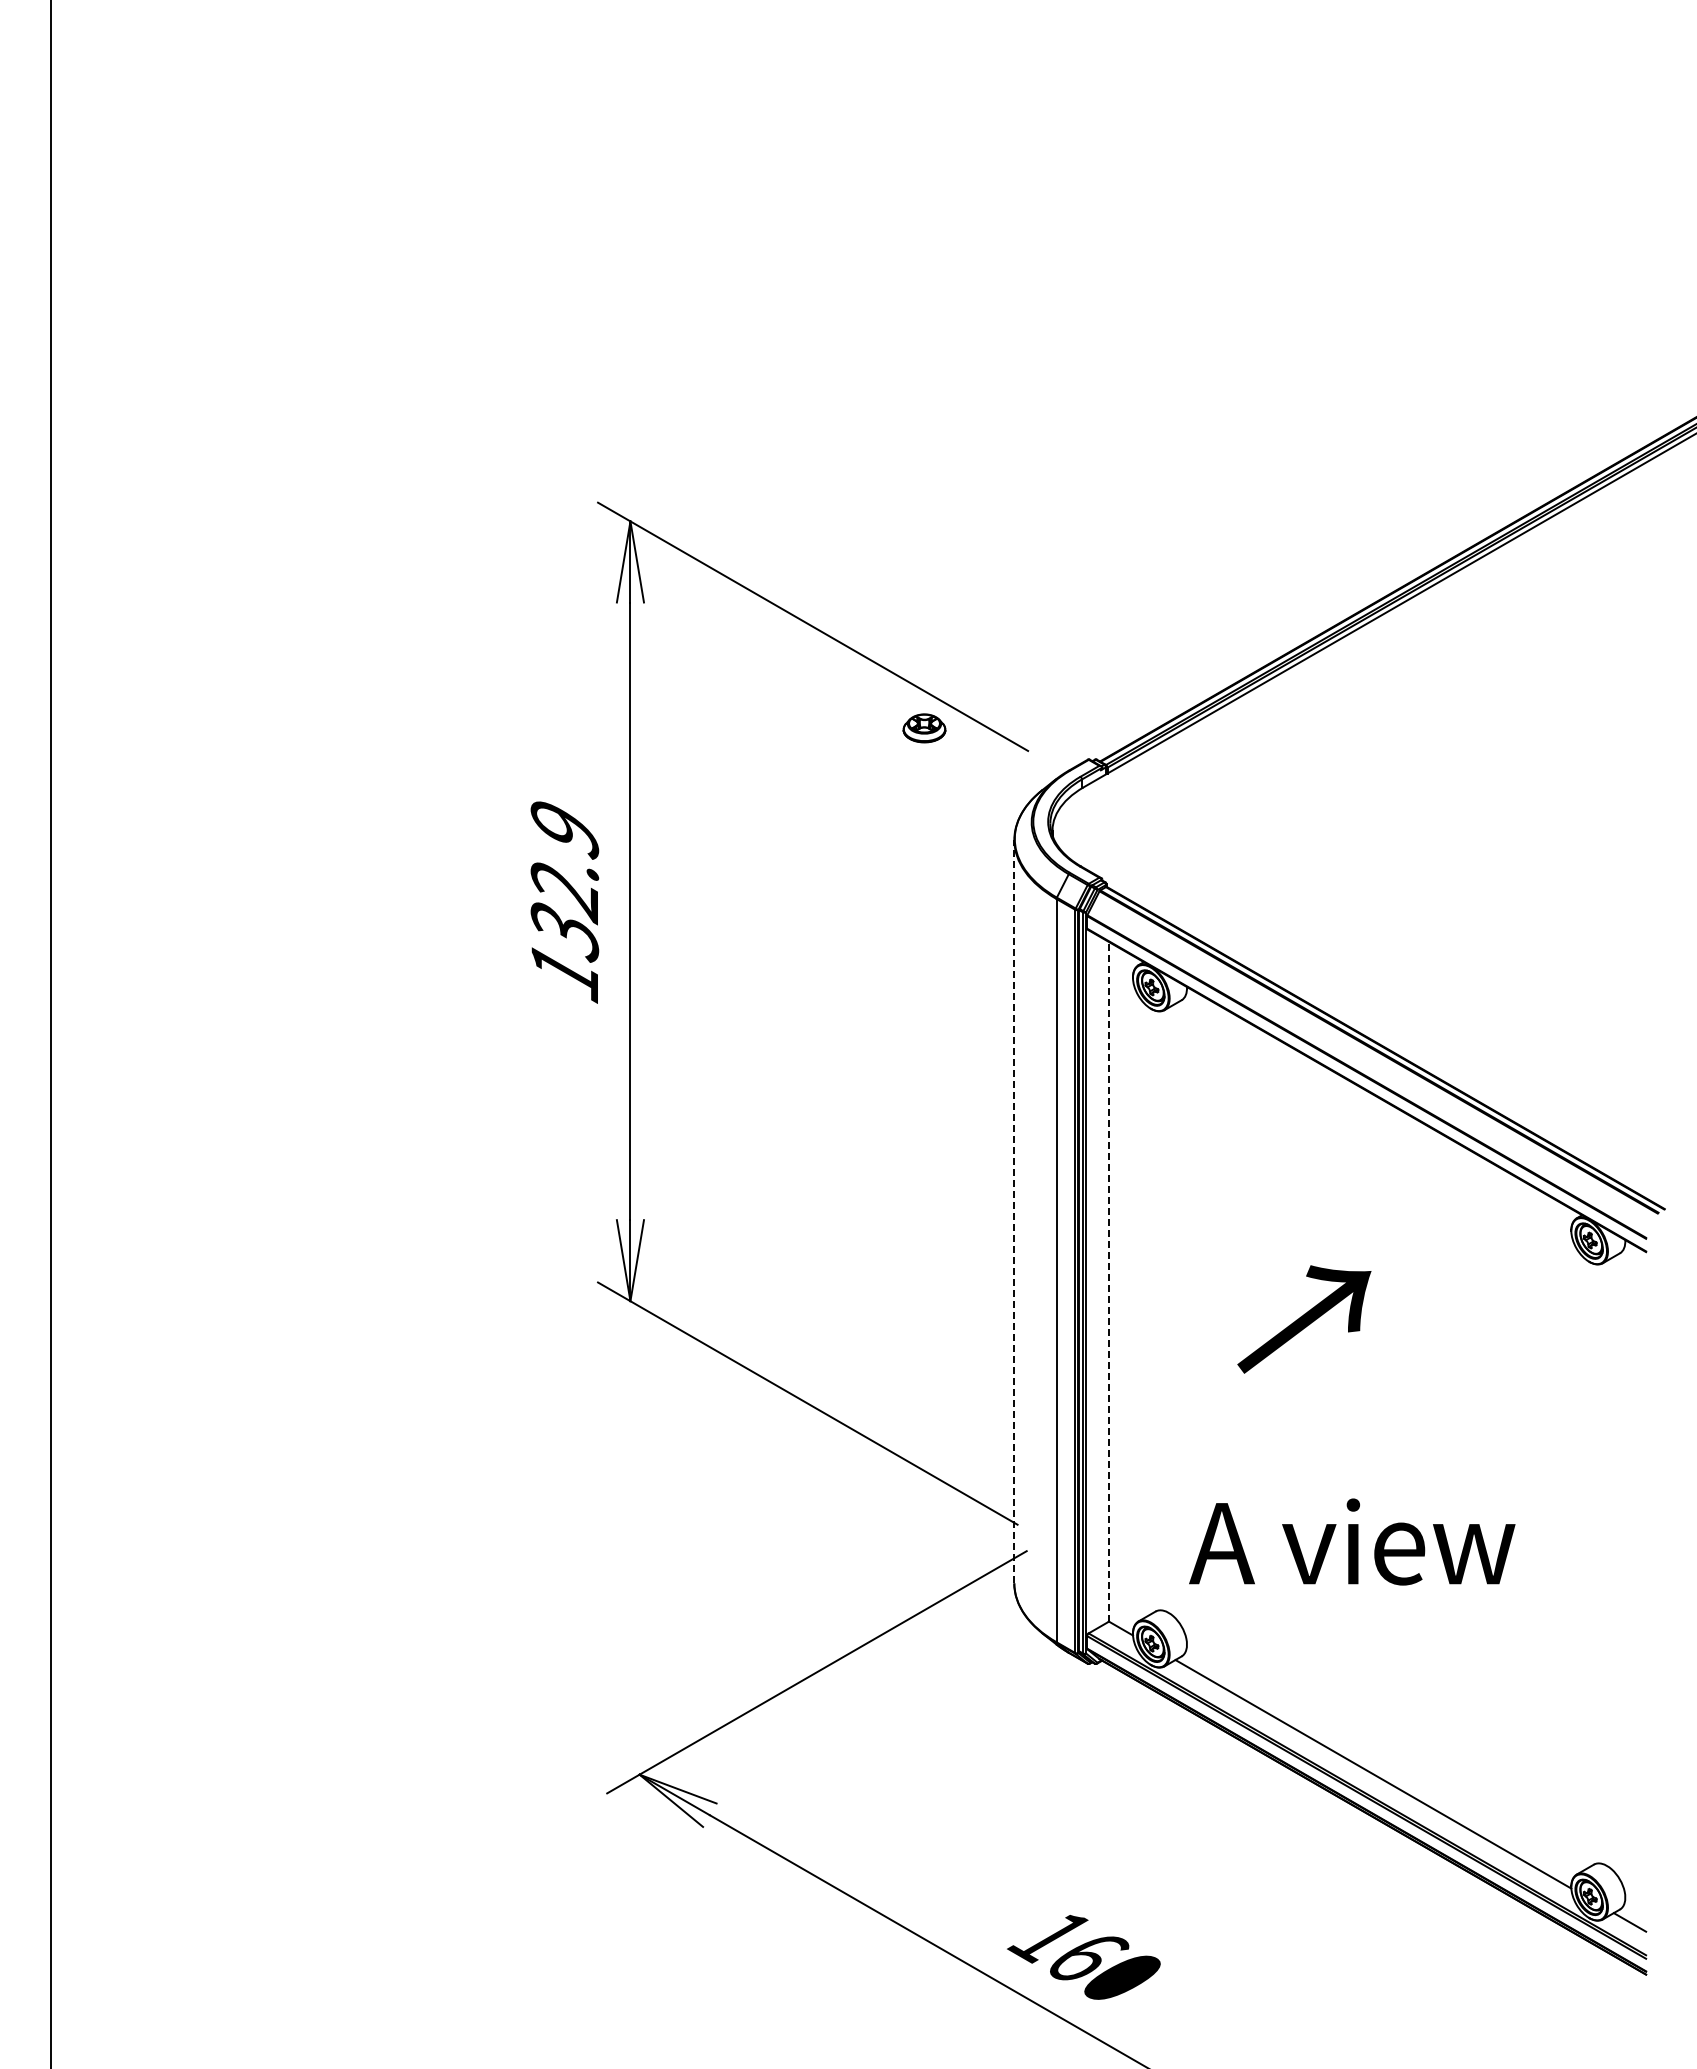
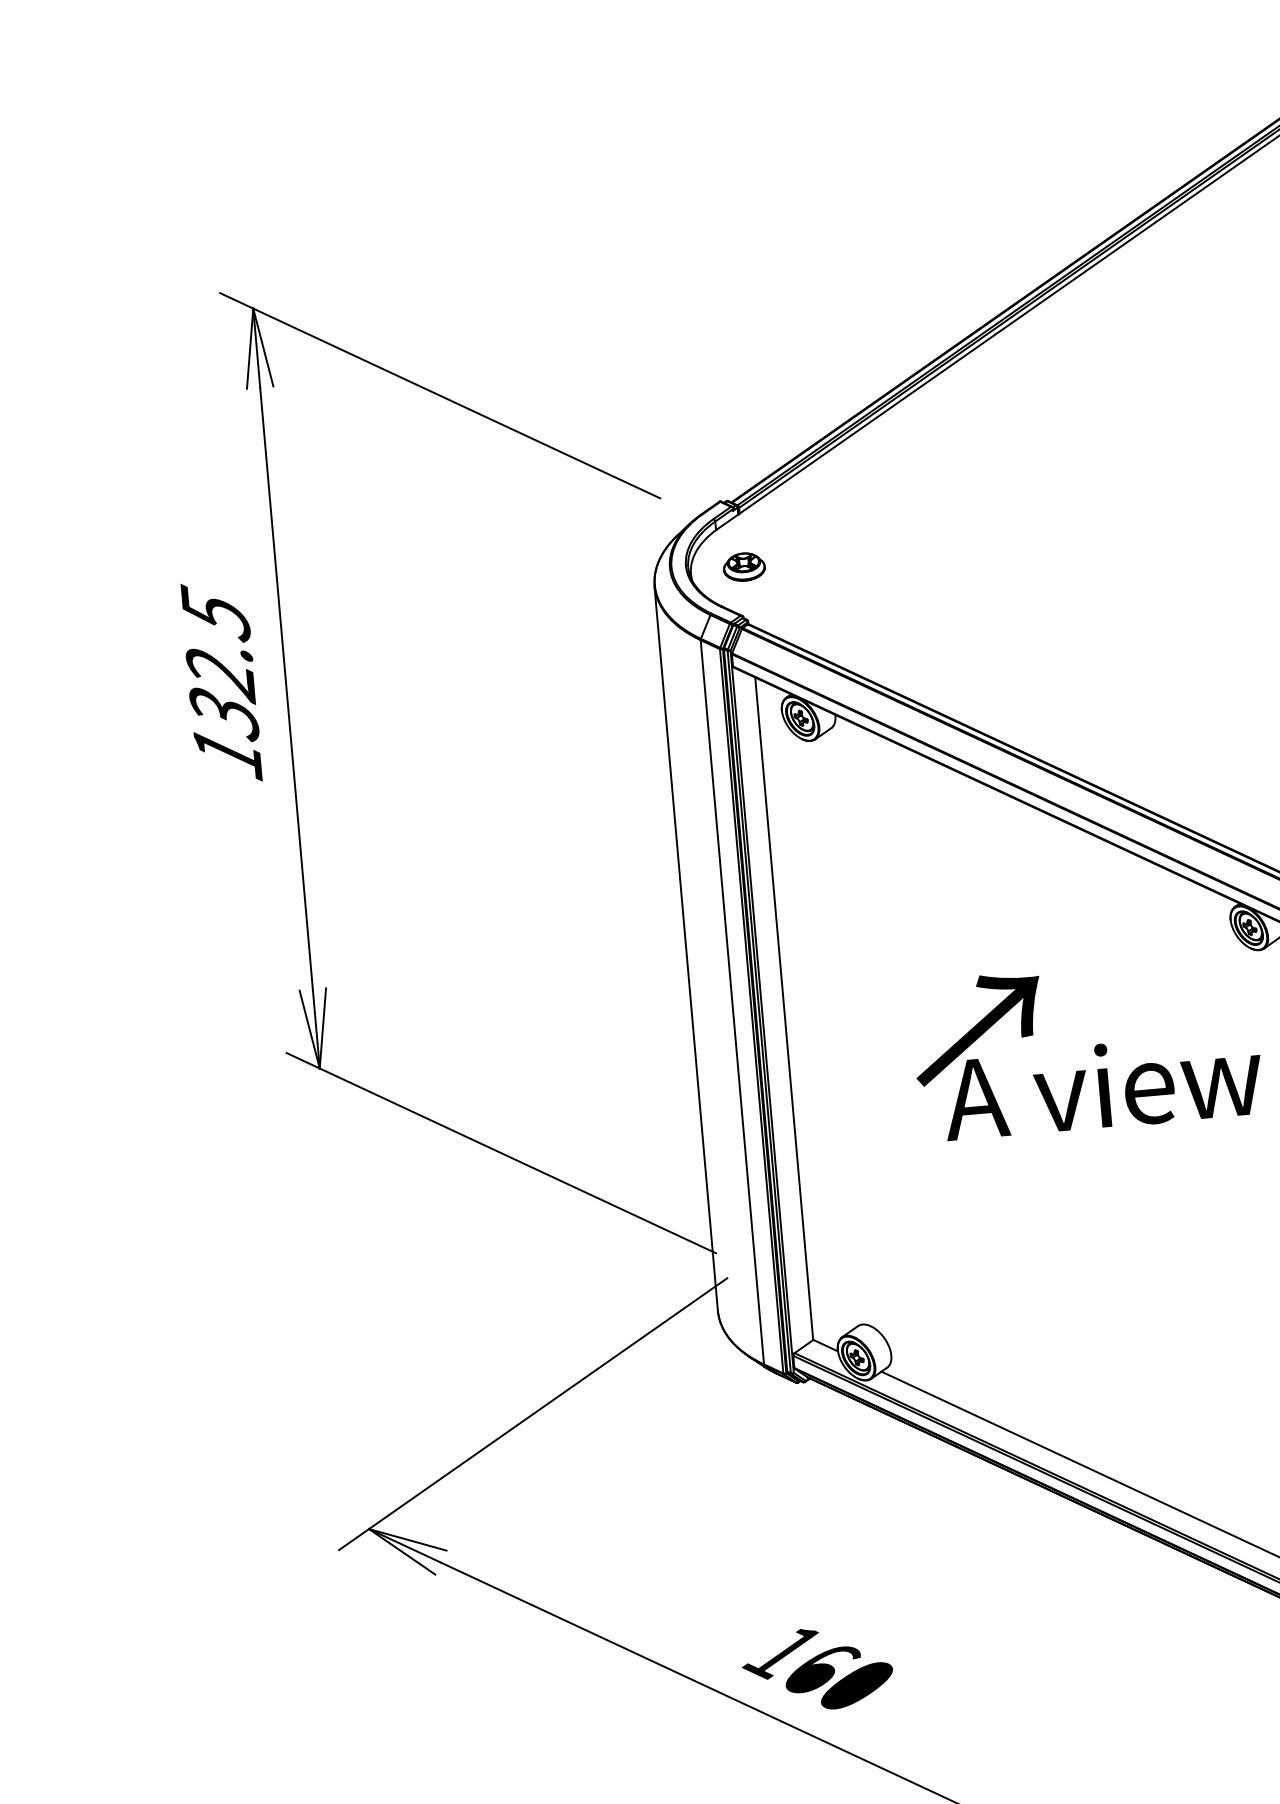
part: (924, 728) -> (744, 567), moved
text: (564, 827) -> (215, 612), 132.9 -> 132.5
line: (1014, 1211) -> (686, 948), dashed -> solid
line: (1108, 1281) -> (783, 1008), dashed -> solid
text: (1352, 1541) -> (1102, 1085), moved

